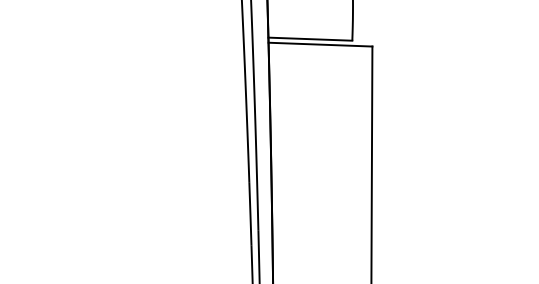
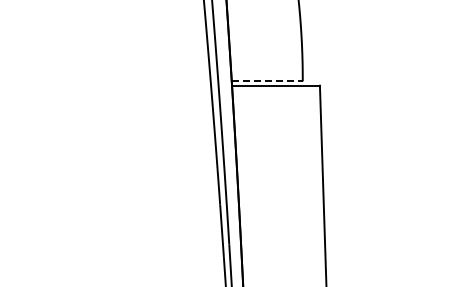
line: (310, 39) -> (267, 81), solid -> dashed

